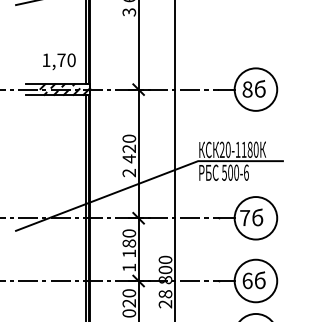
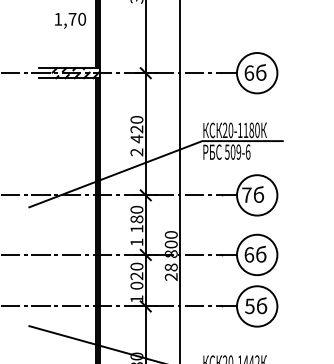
text: (59, 61) -> (70, 20), moved
text: (247, 88) -> (249, 72), 8 -> 6
text: (236, 172) -> (238, 151), 500-6 -> 509-6

